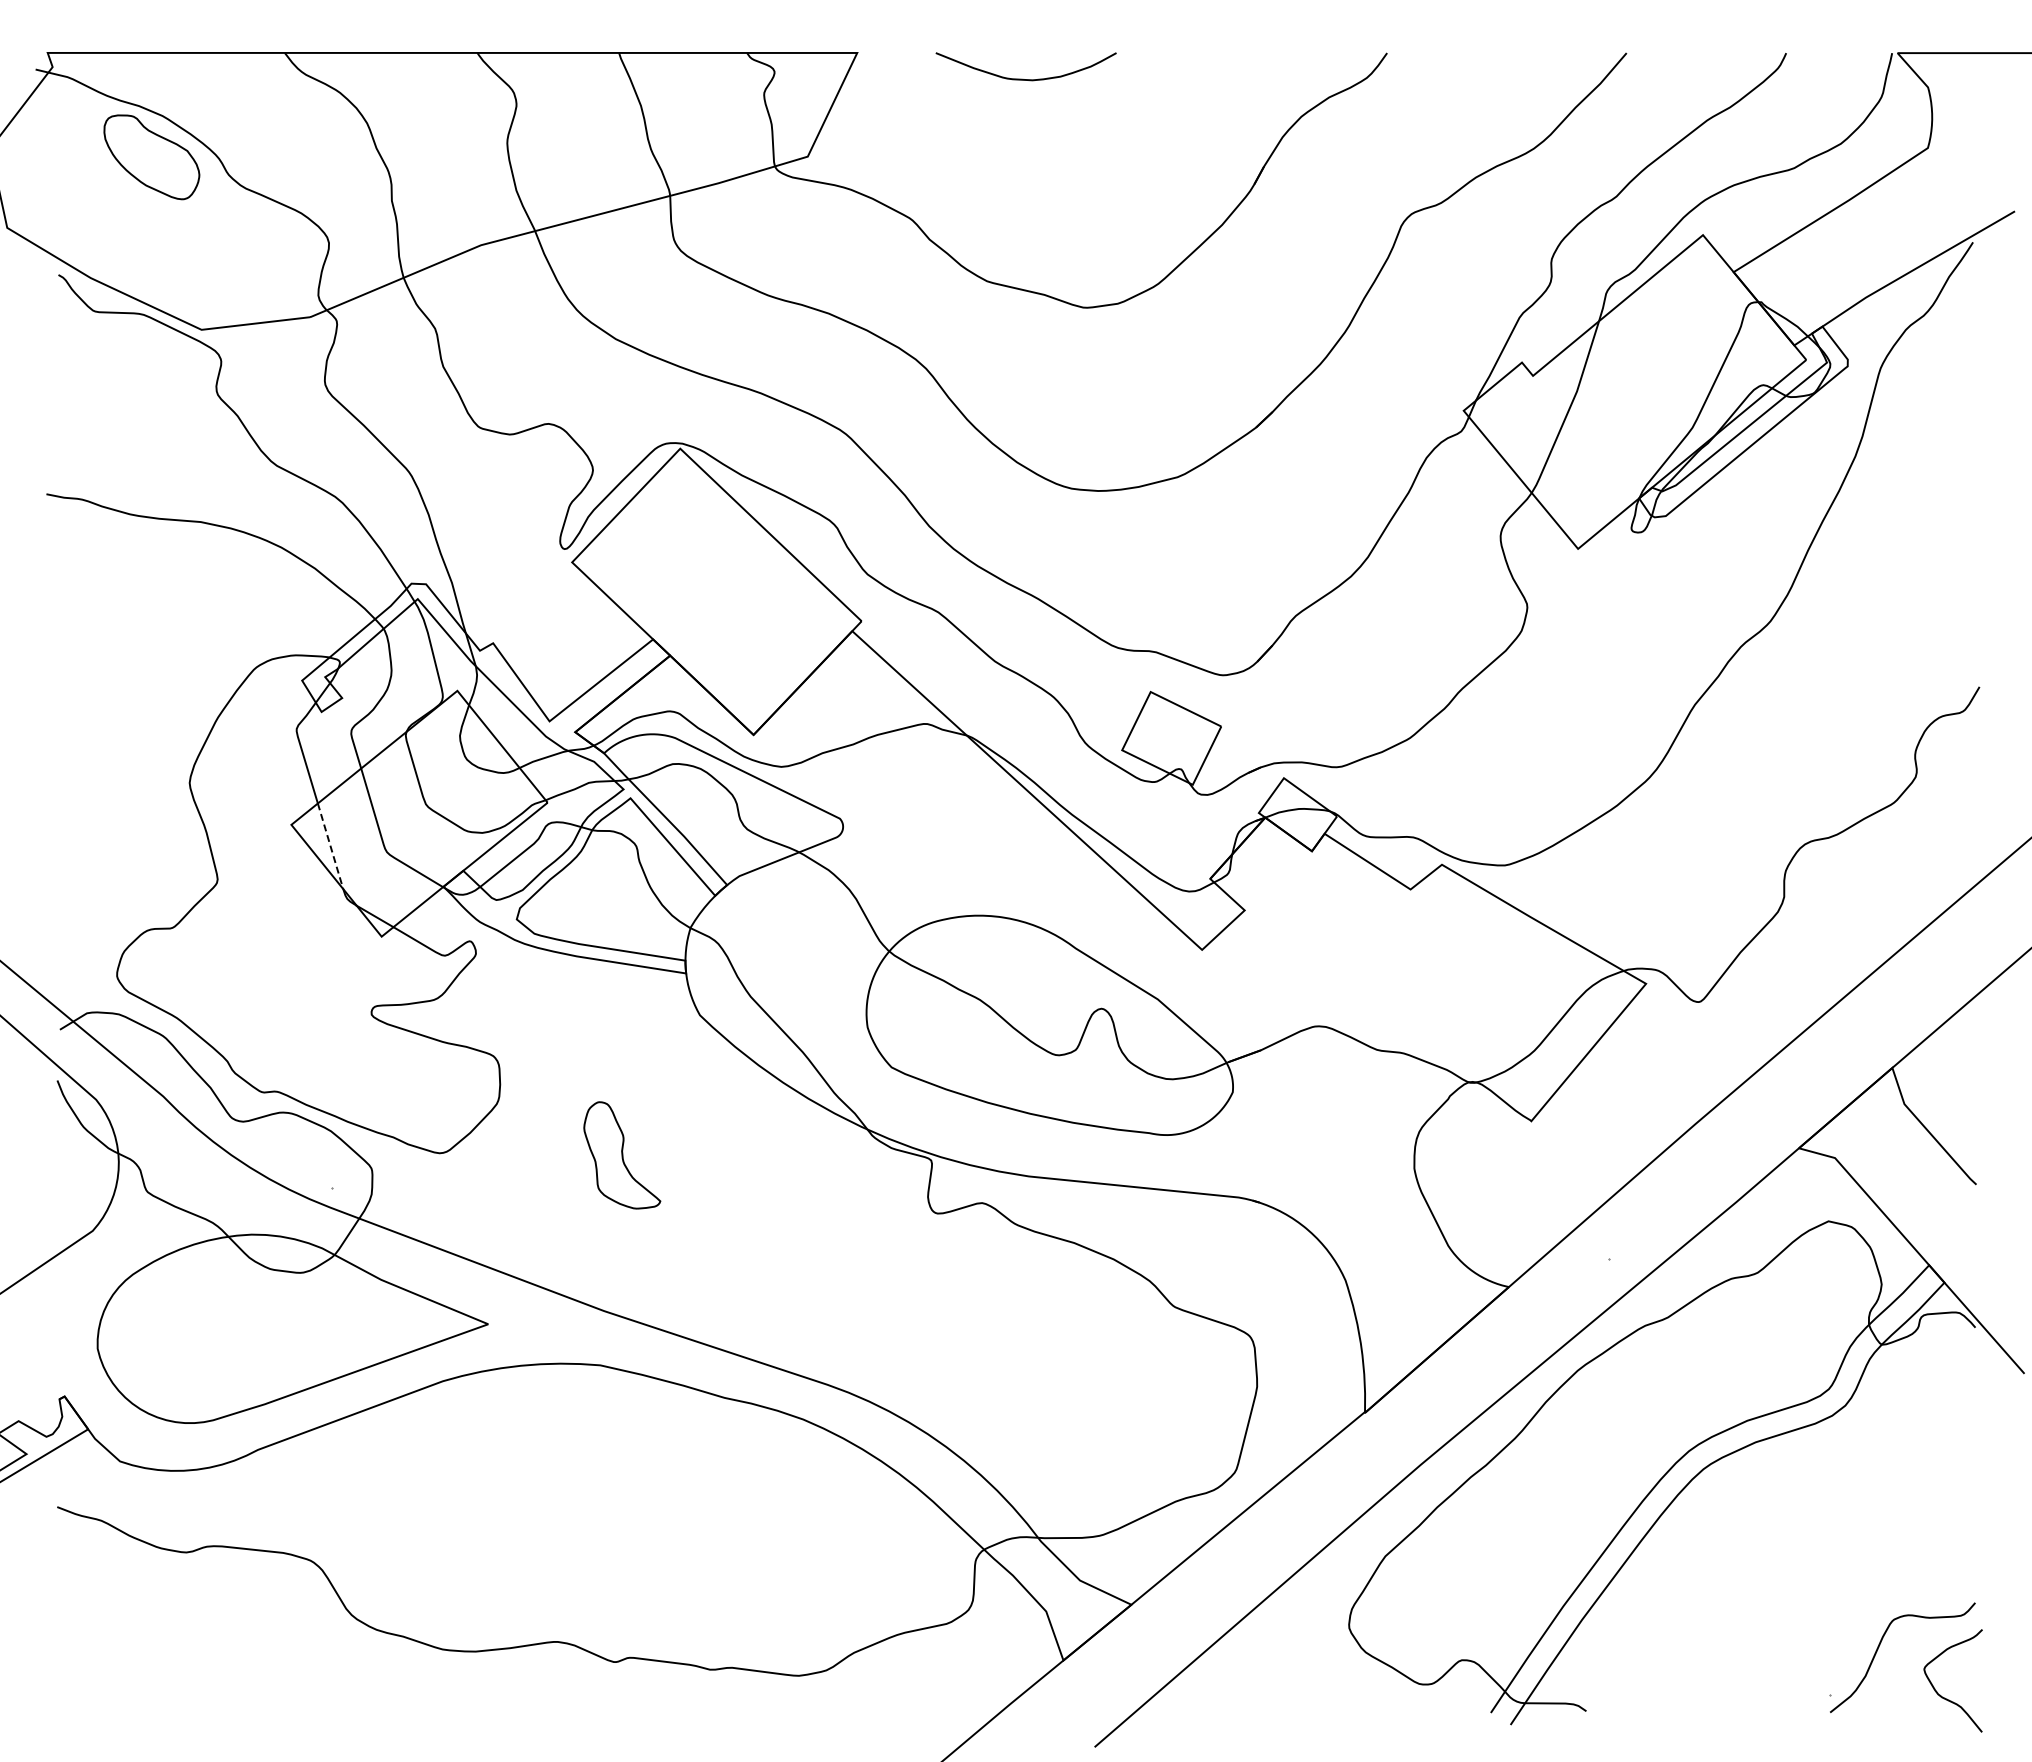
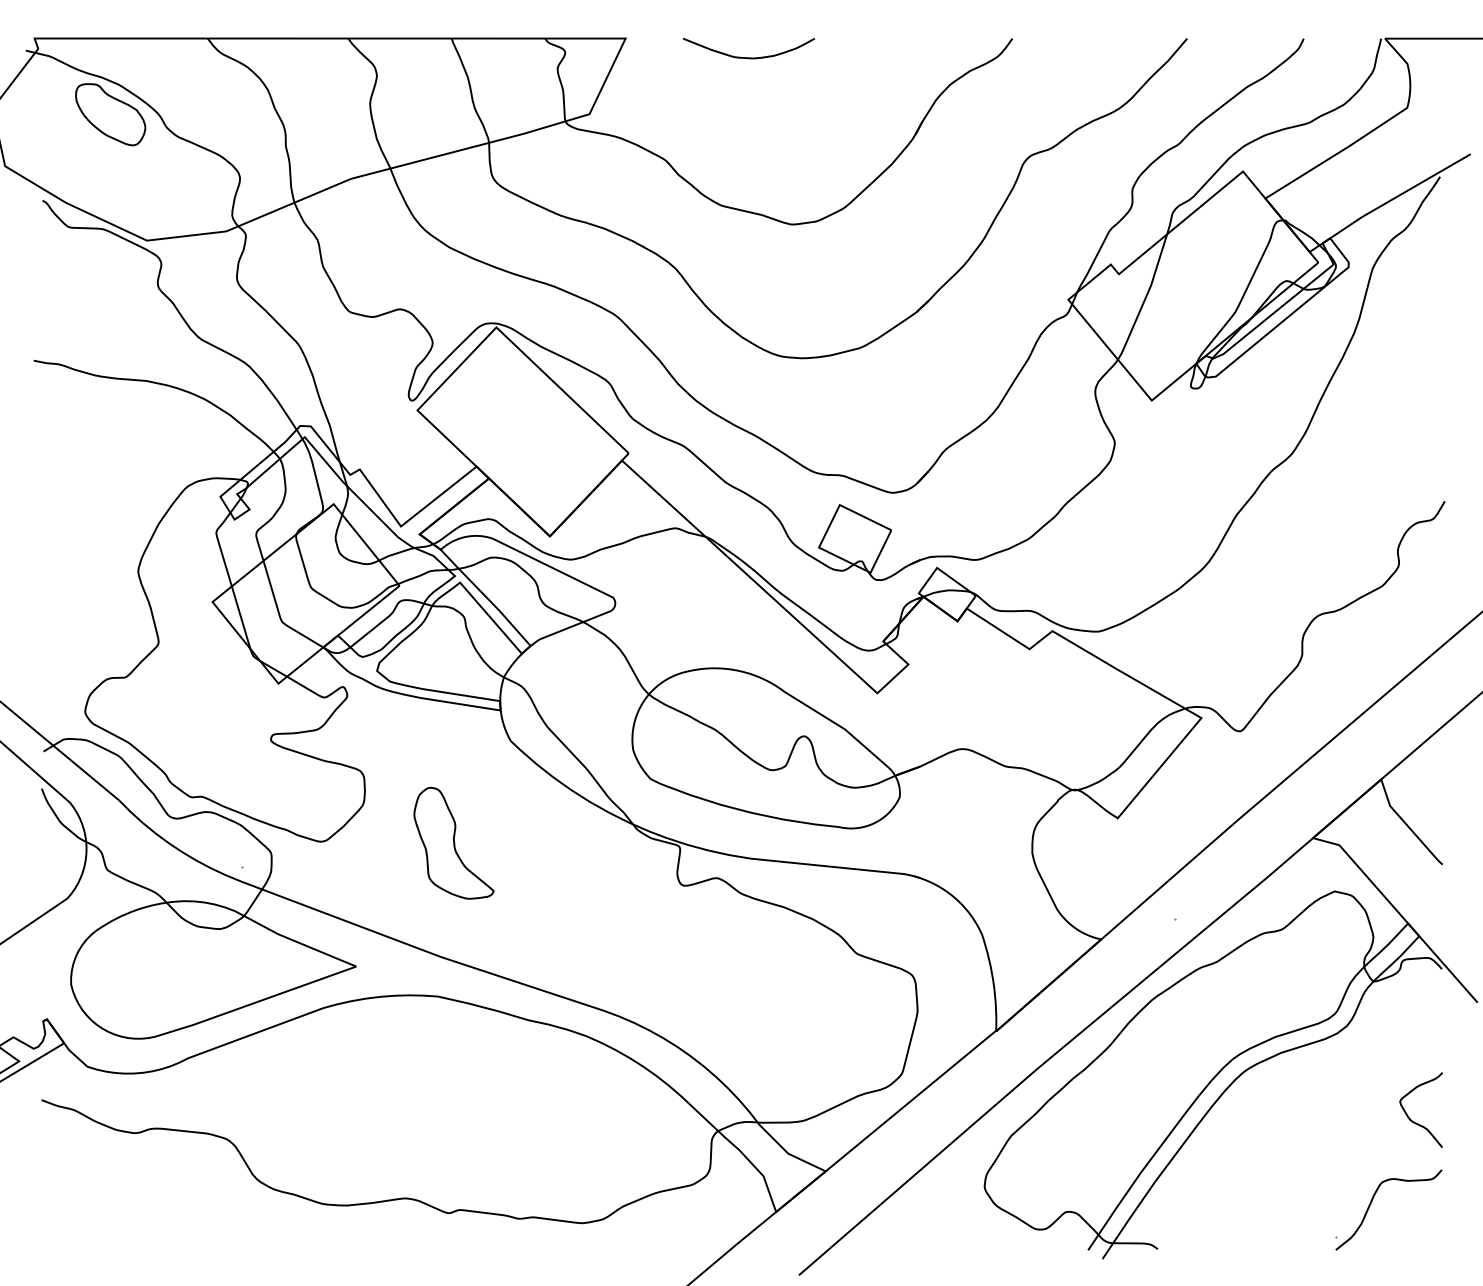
line: (330, 846) -> (241, 617), dashed -> solid
part: (622, 1155) -> (454, 843), size x1.43
curve: (1940, 1694) -> (1412, 1120), moved

